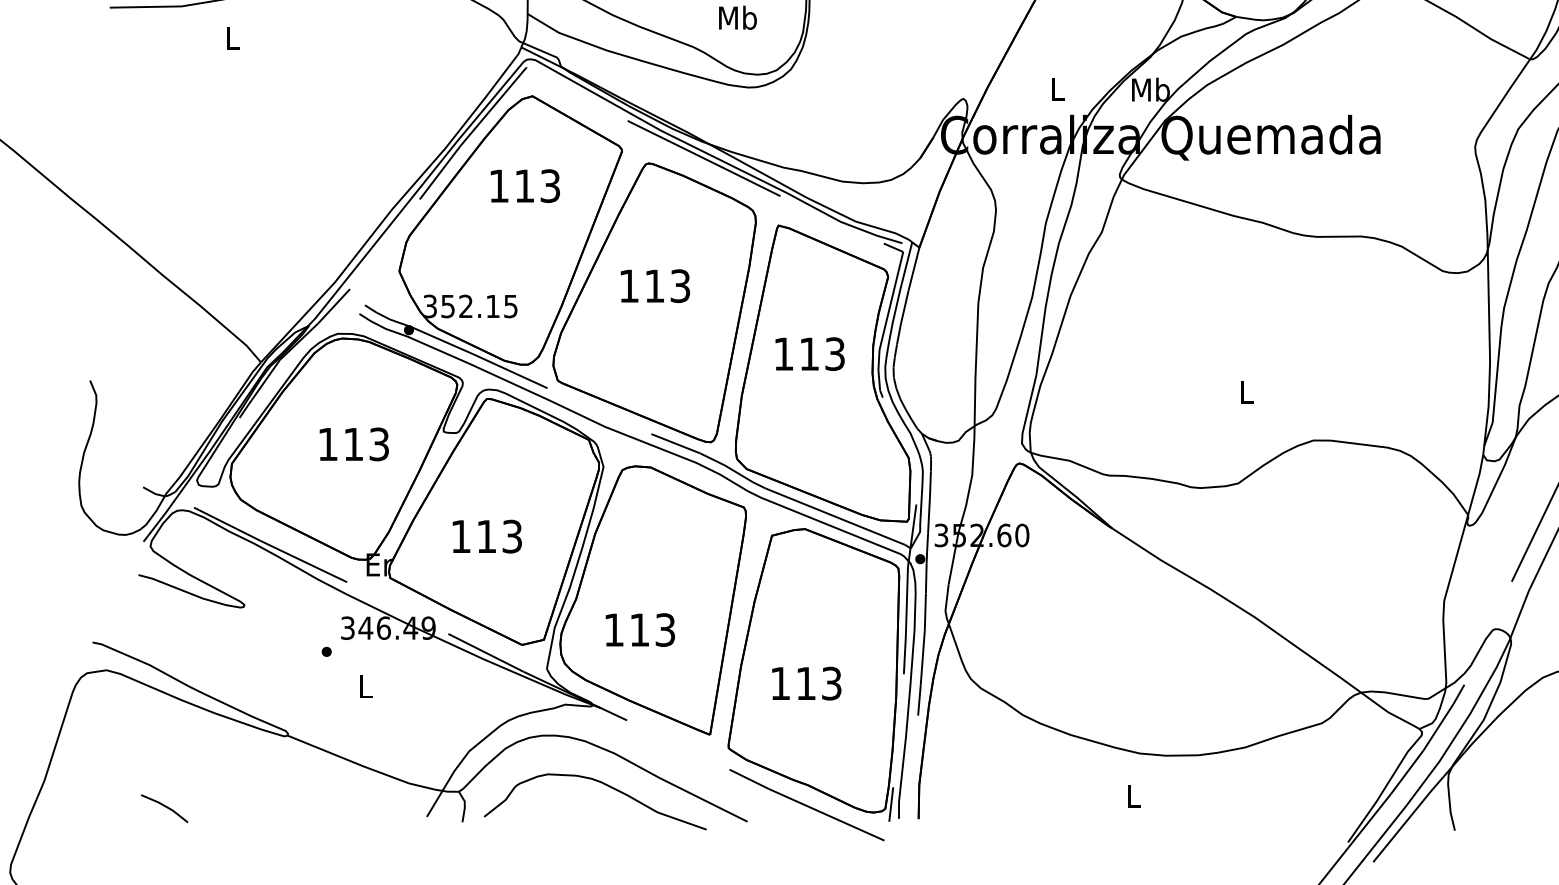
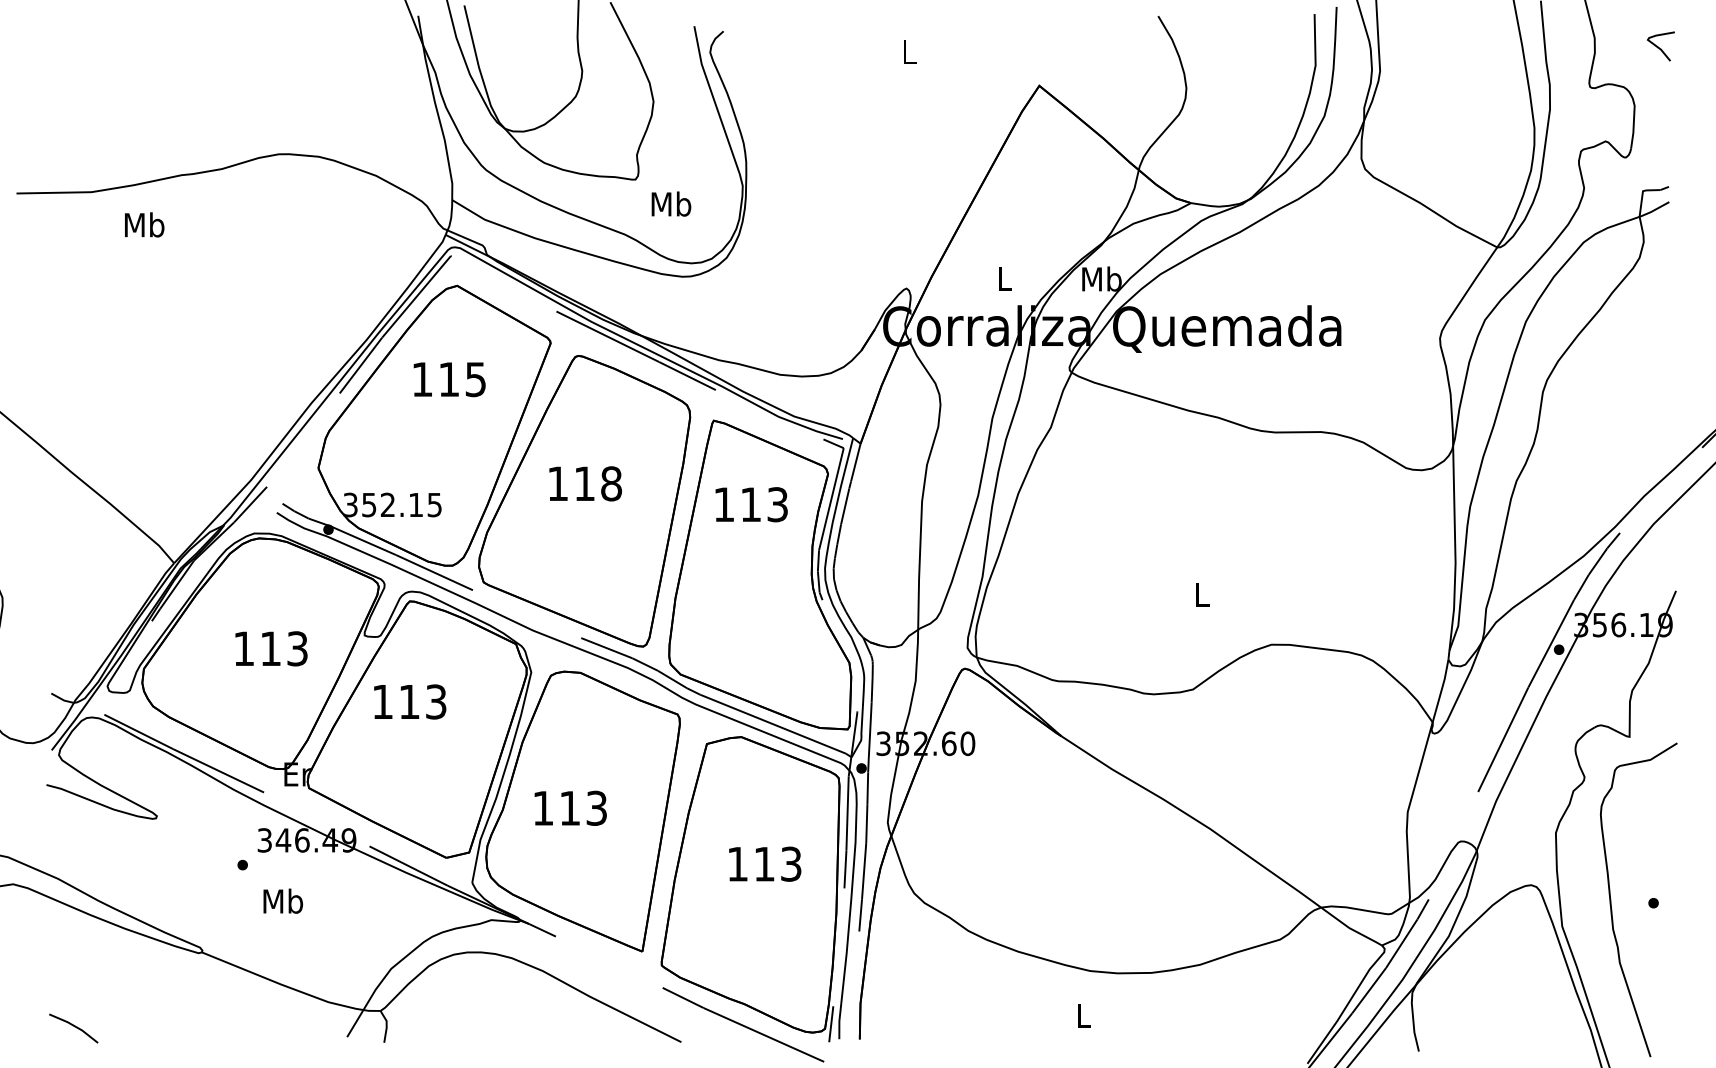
text: (232, 37) -> (144, 224), L -> Mb
text: (550, 186) -> (475, 379), 113 -> 115
text: (680, 285) -> (611, 483), 113 -> 118
text: (809, 353) -> (751, 504), moved
text: (487, 536) -> (410, 701), moved
text: (640, 629) -> (570, 807), moved
text: (807, 682) -> (765, 863), moved
text: (365, 685) -> (283, 900), L -> Mb
curve: (603, 784) -> (531, 1003), removed

